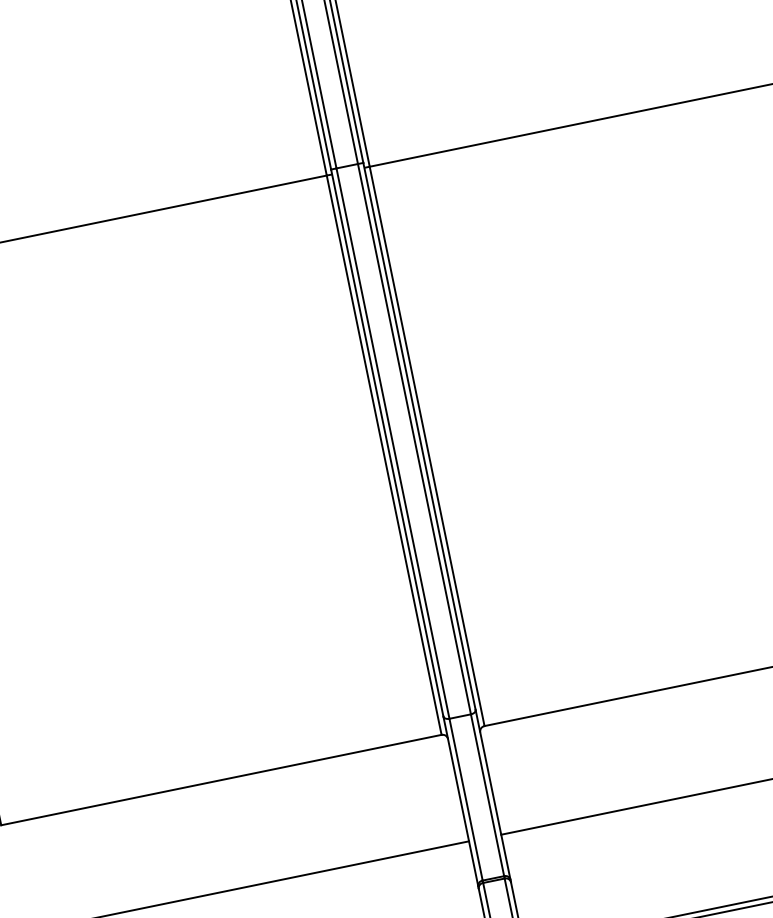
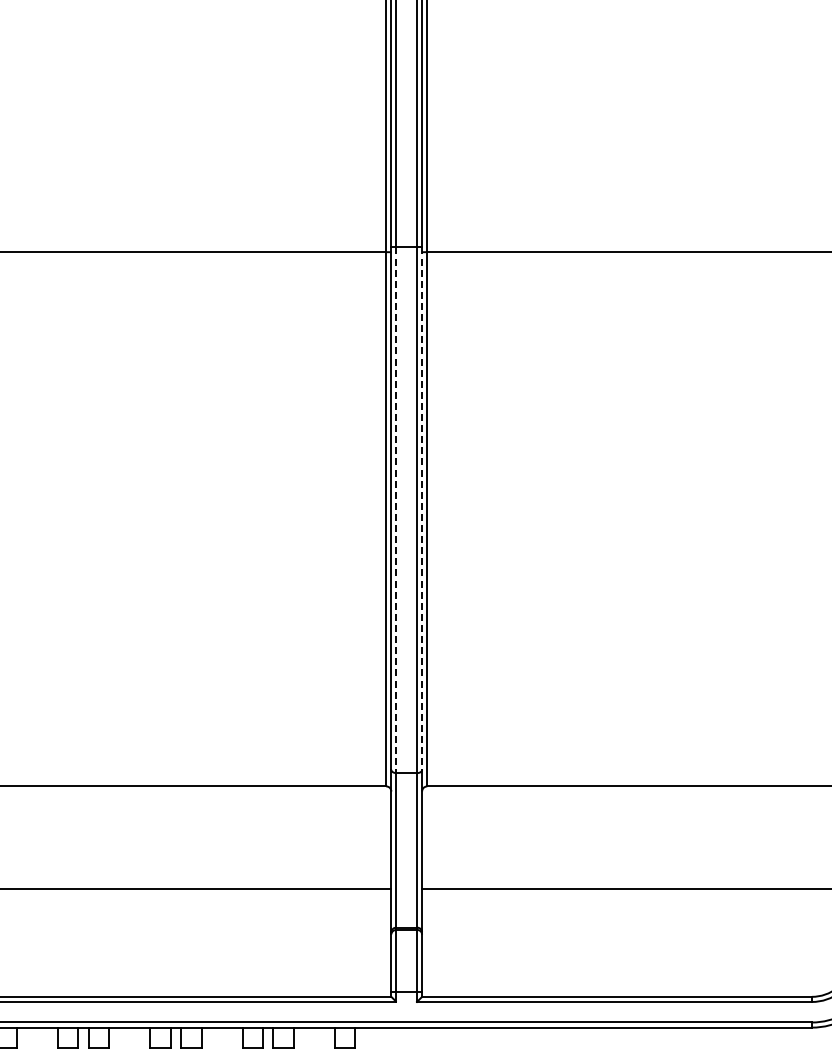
line: (420, 437) -> (422, 509), solid -> dashed
line: (393, 443) -> (396, 510), solid -> dashed

